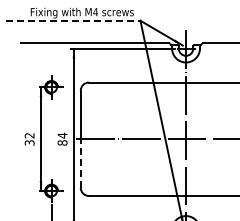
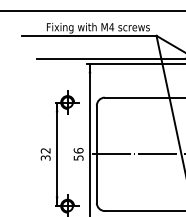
line: (73, 20) -> (89, 35), dashed -> solid
text: (62, 139) -> (78, 154), 84 -> 56
line: (80, 163) -> (96, 178), dashed -> solid

